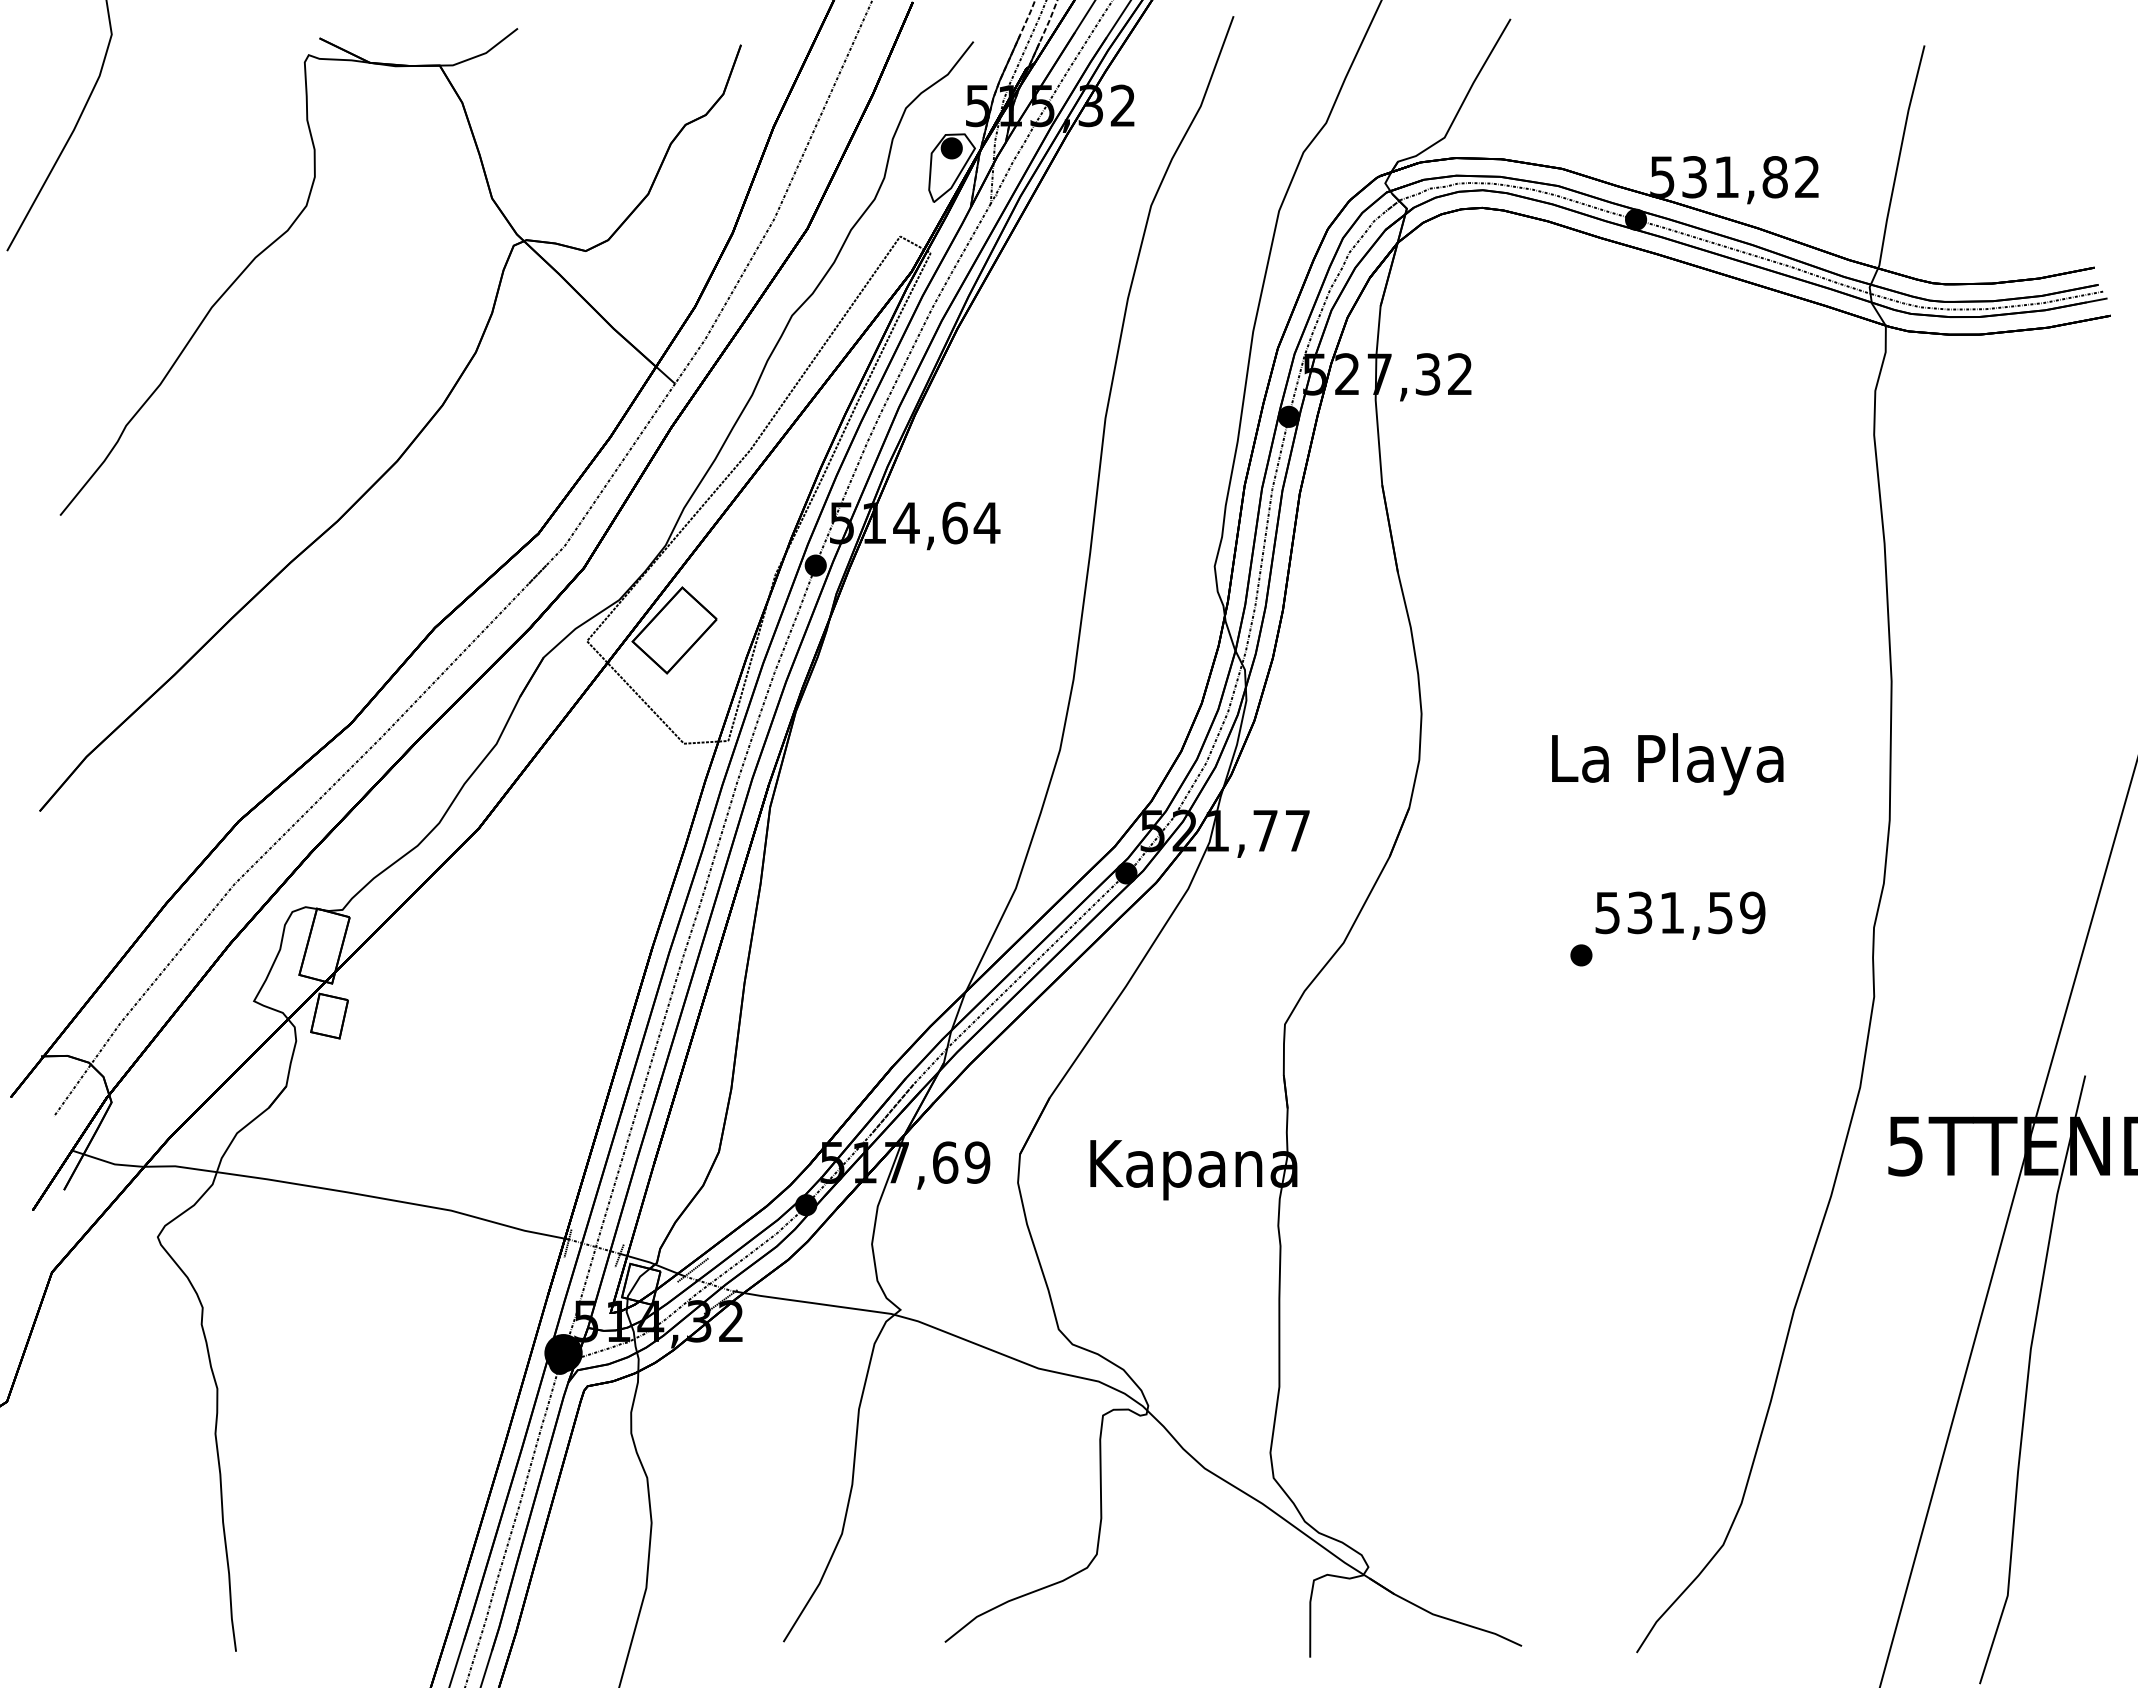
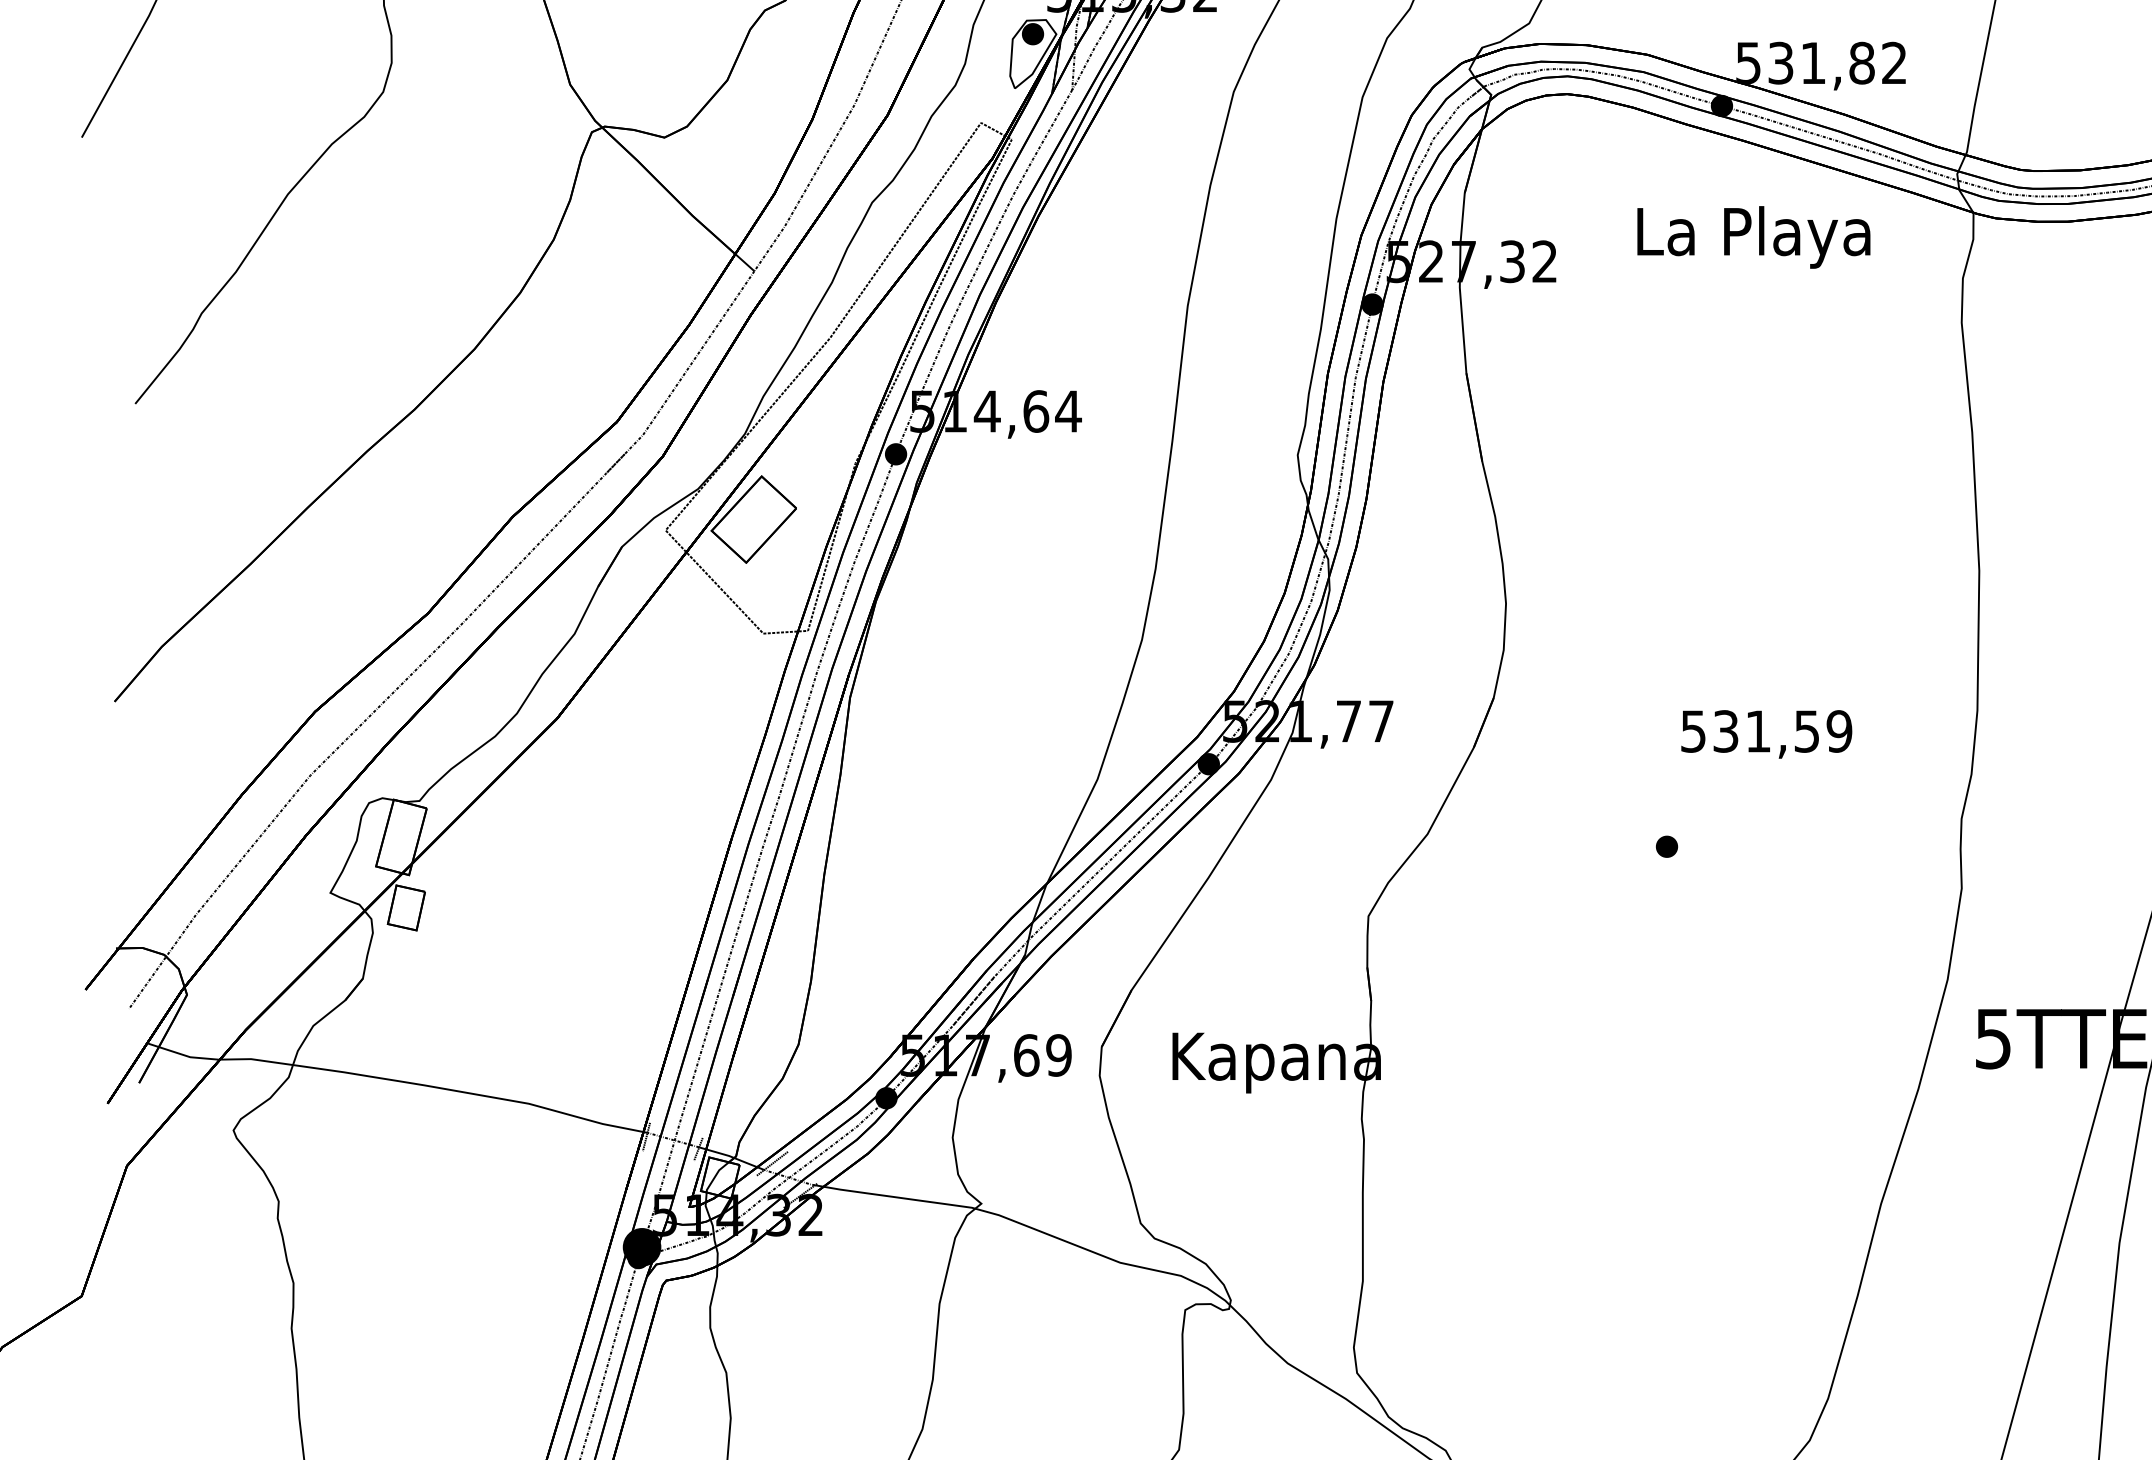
text: (1667, 764) -> (1753, 237), moved
text: (1680, 915) -> (1766, 734), moved

